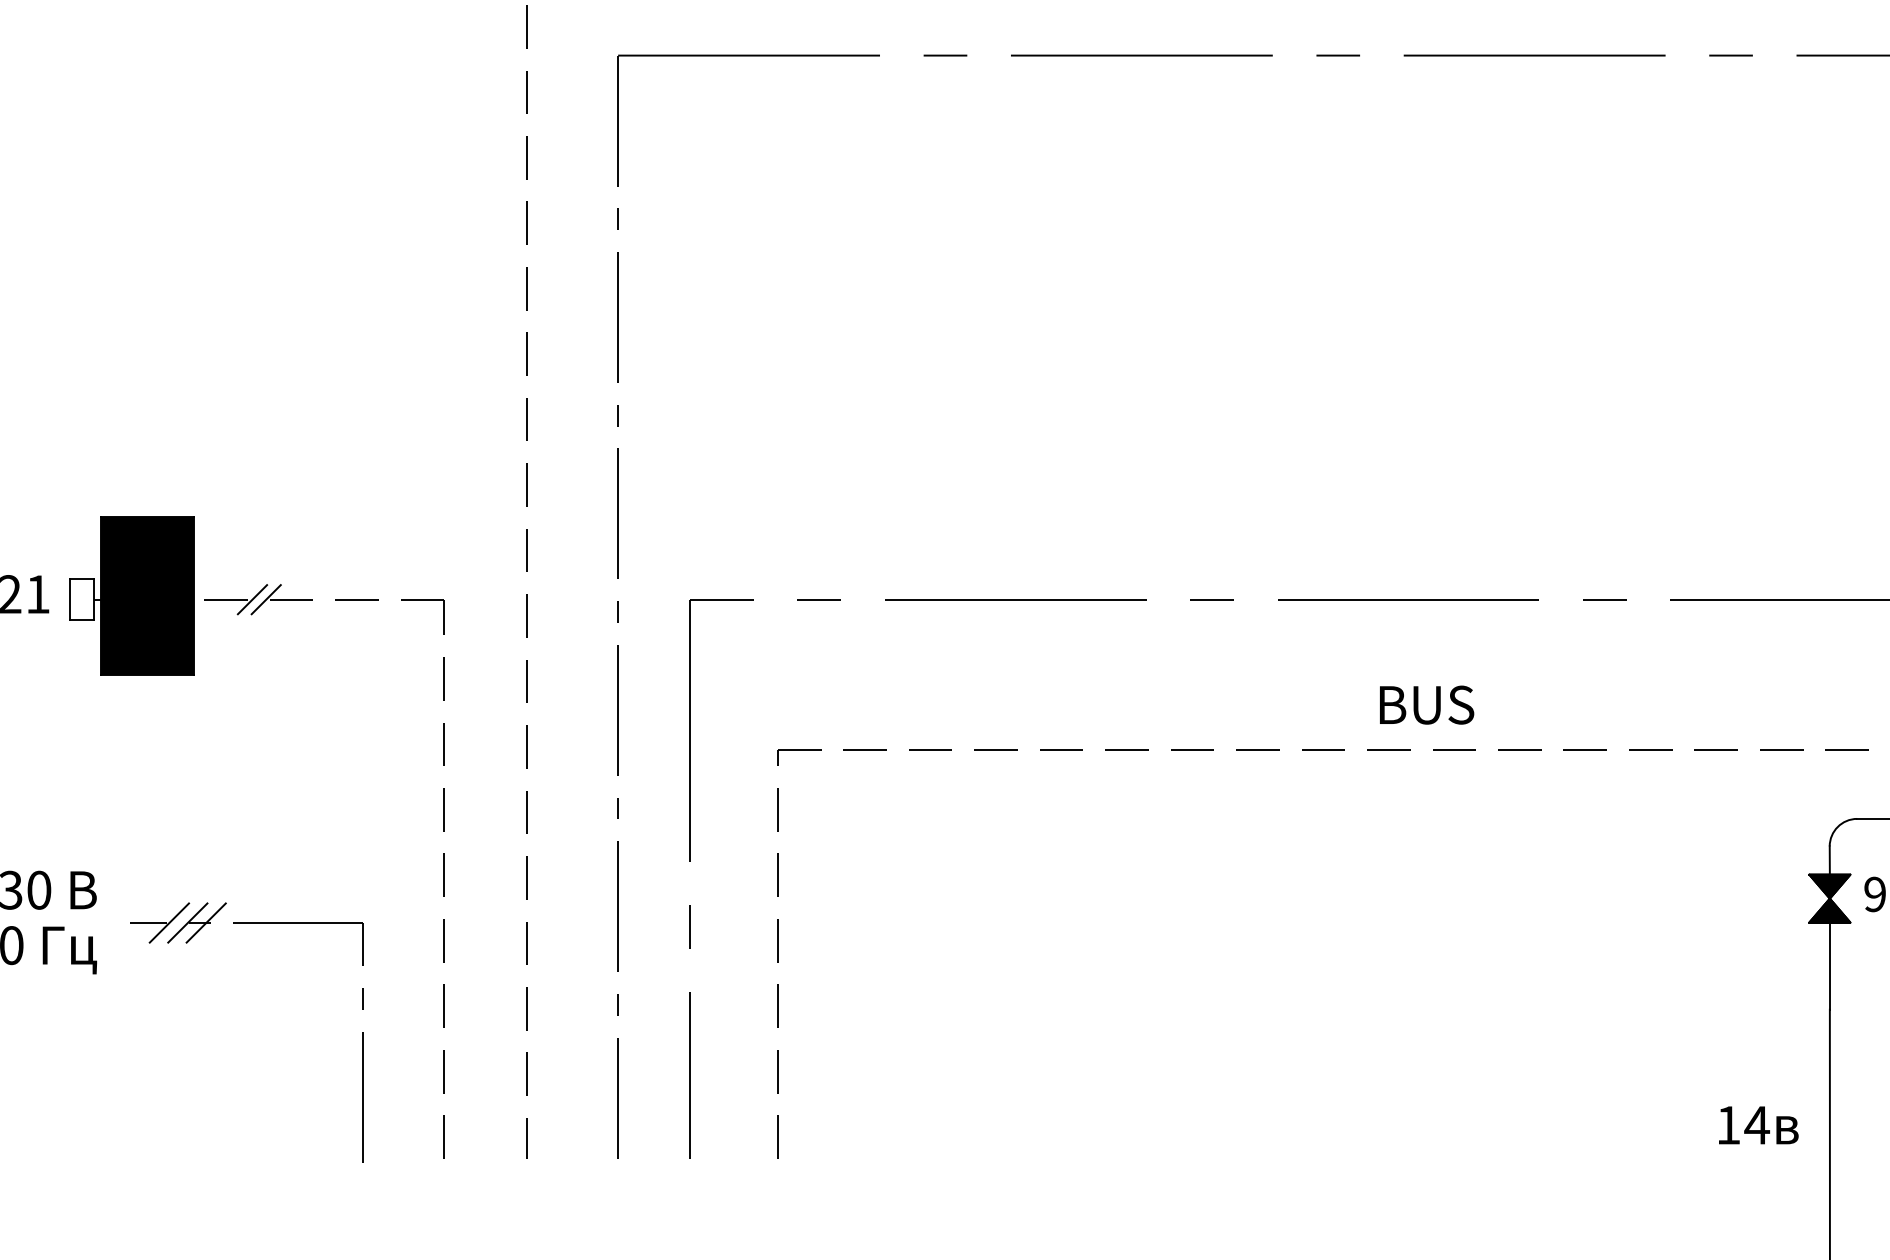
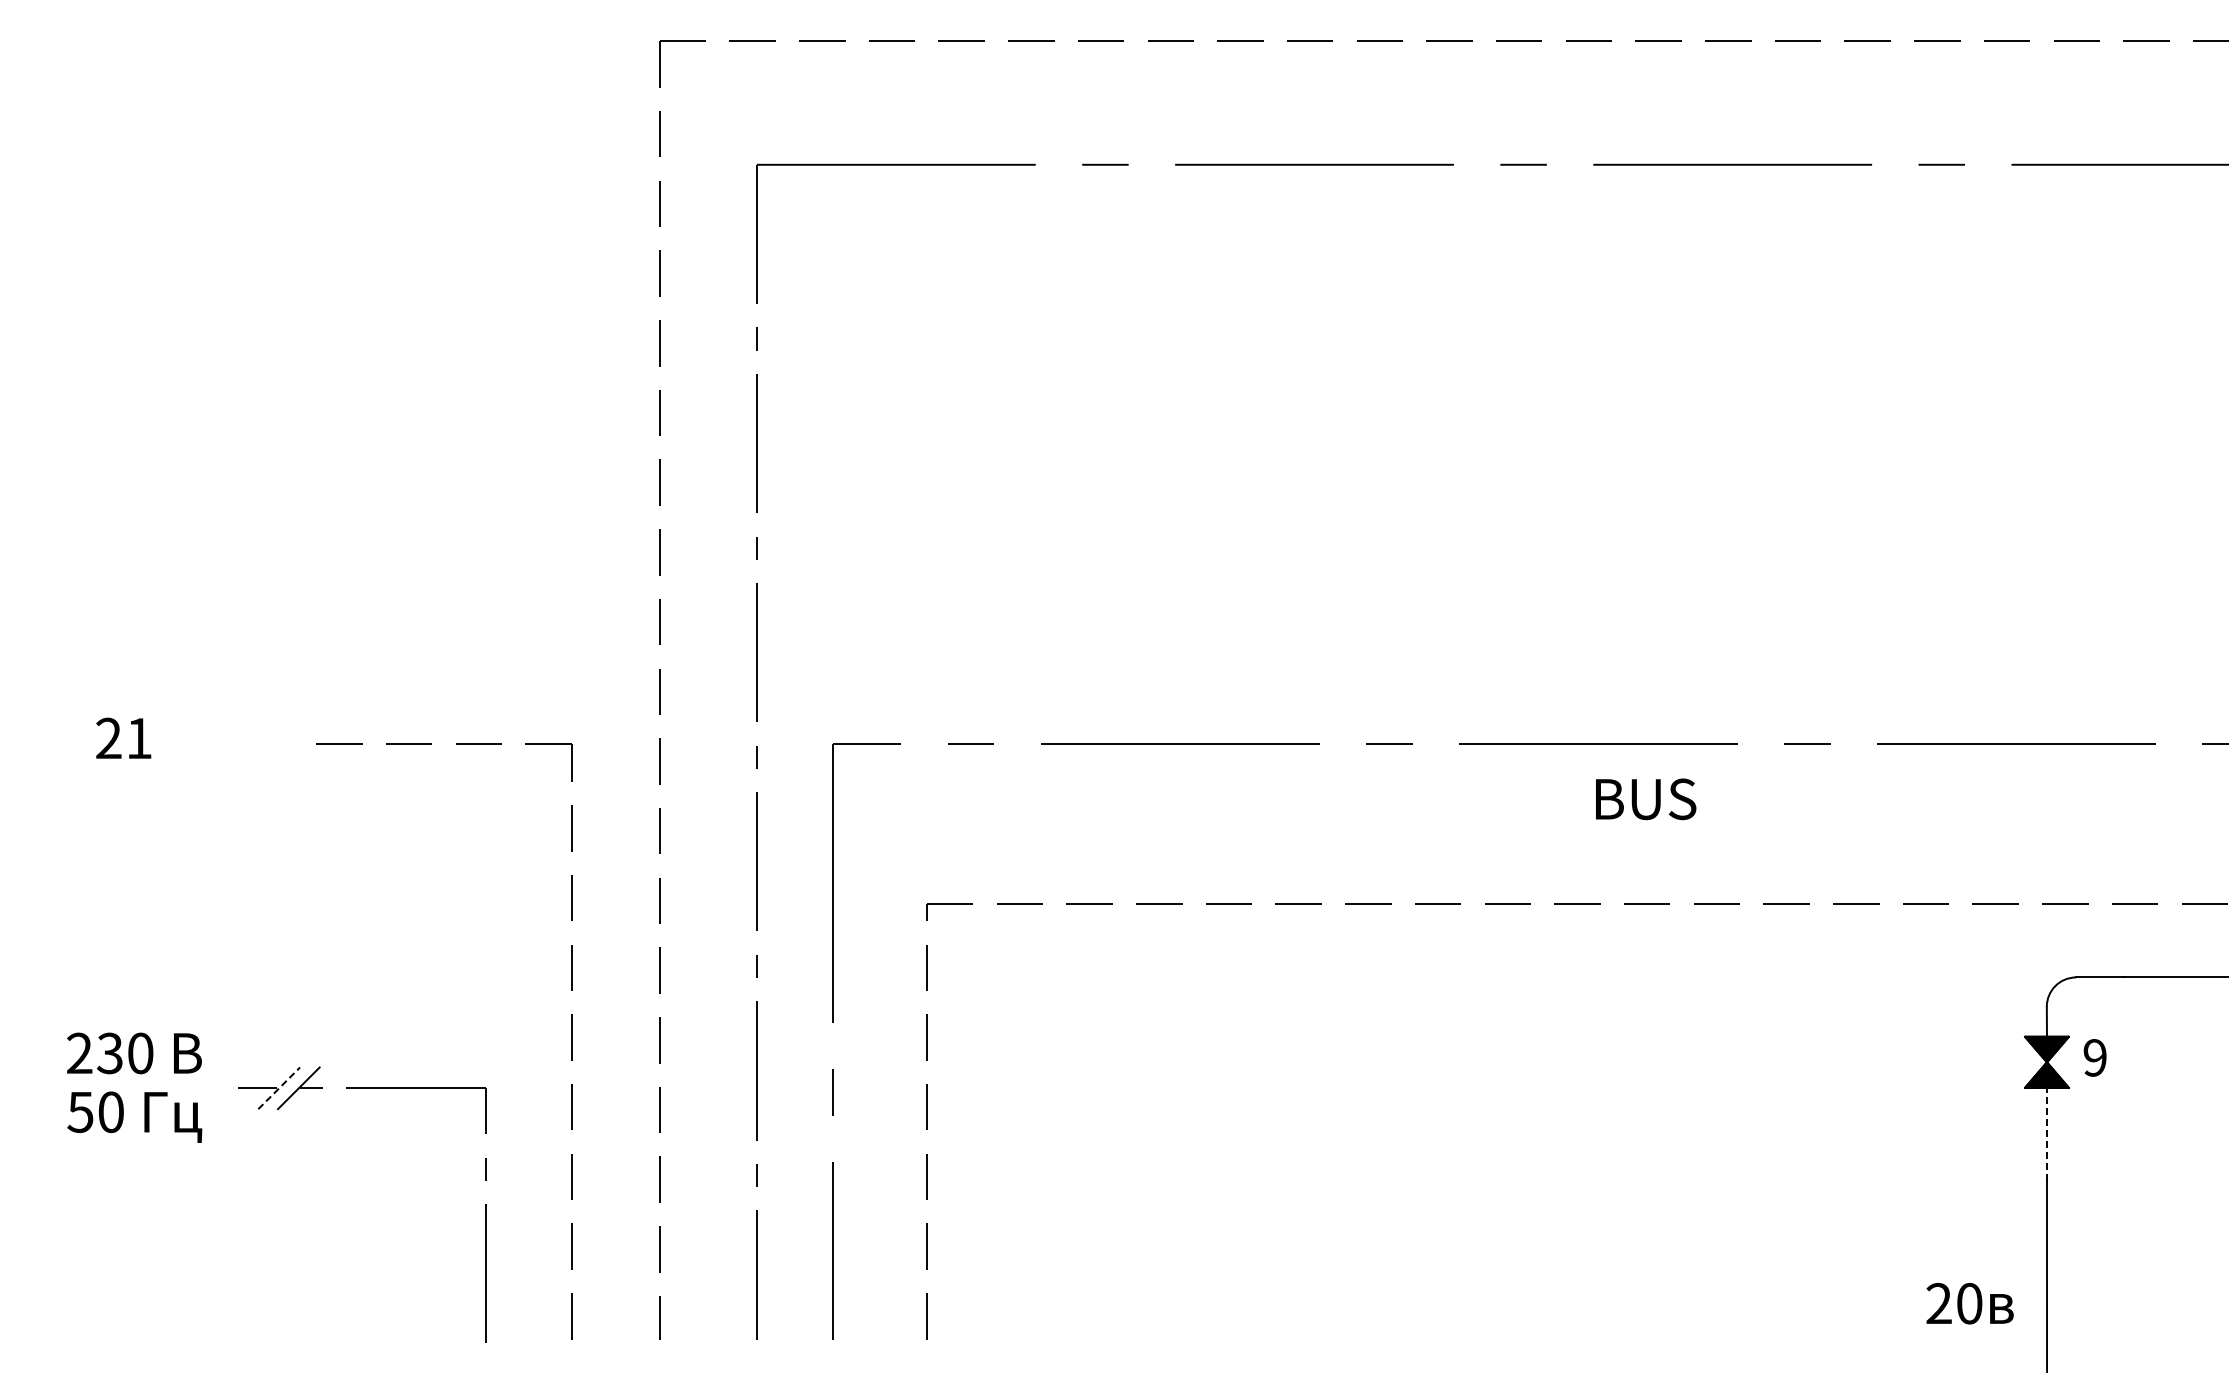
part: (132, 596) -> (239, 740), removed
line: (252, 599) -> (367, 743), removed
line: (265, 599) -> (381, 743), removed
text: (1427, 705) -> (1646, 799), moved
line: (169, 922) -> (279, 1087), solid -> dashed
line: (206, 923) -> (318, 1088), removed
line: (1829, 965) -> (2046, 1133), solid -> dashed
text: (1743, 1125) -> (1954, 1303), 14 -> 20

